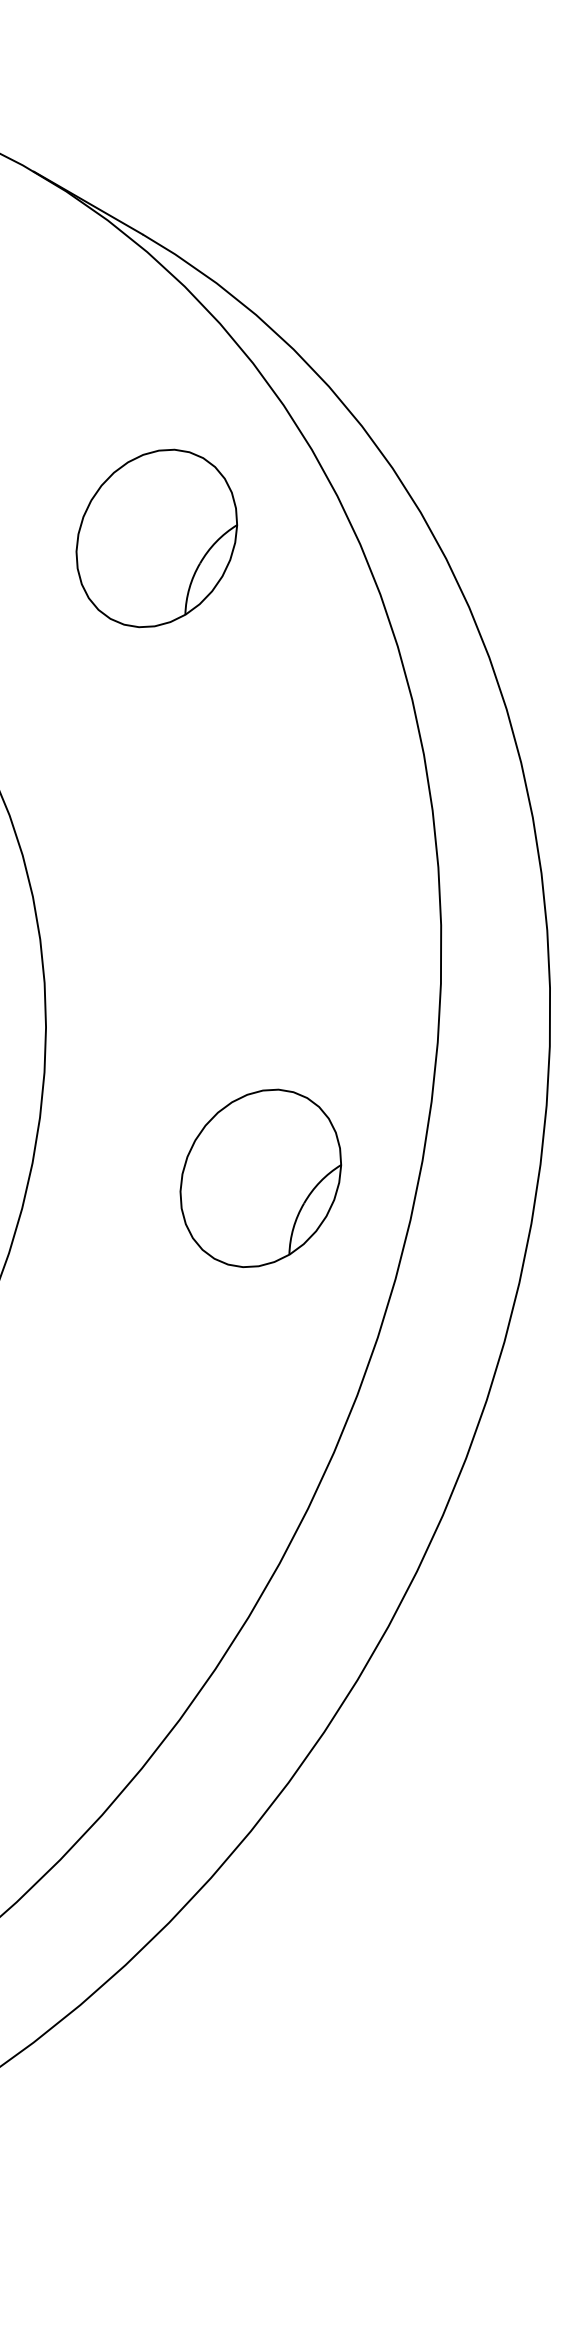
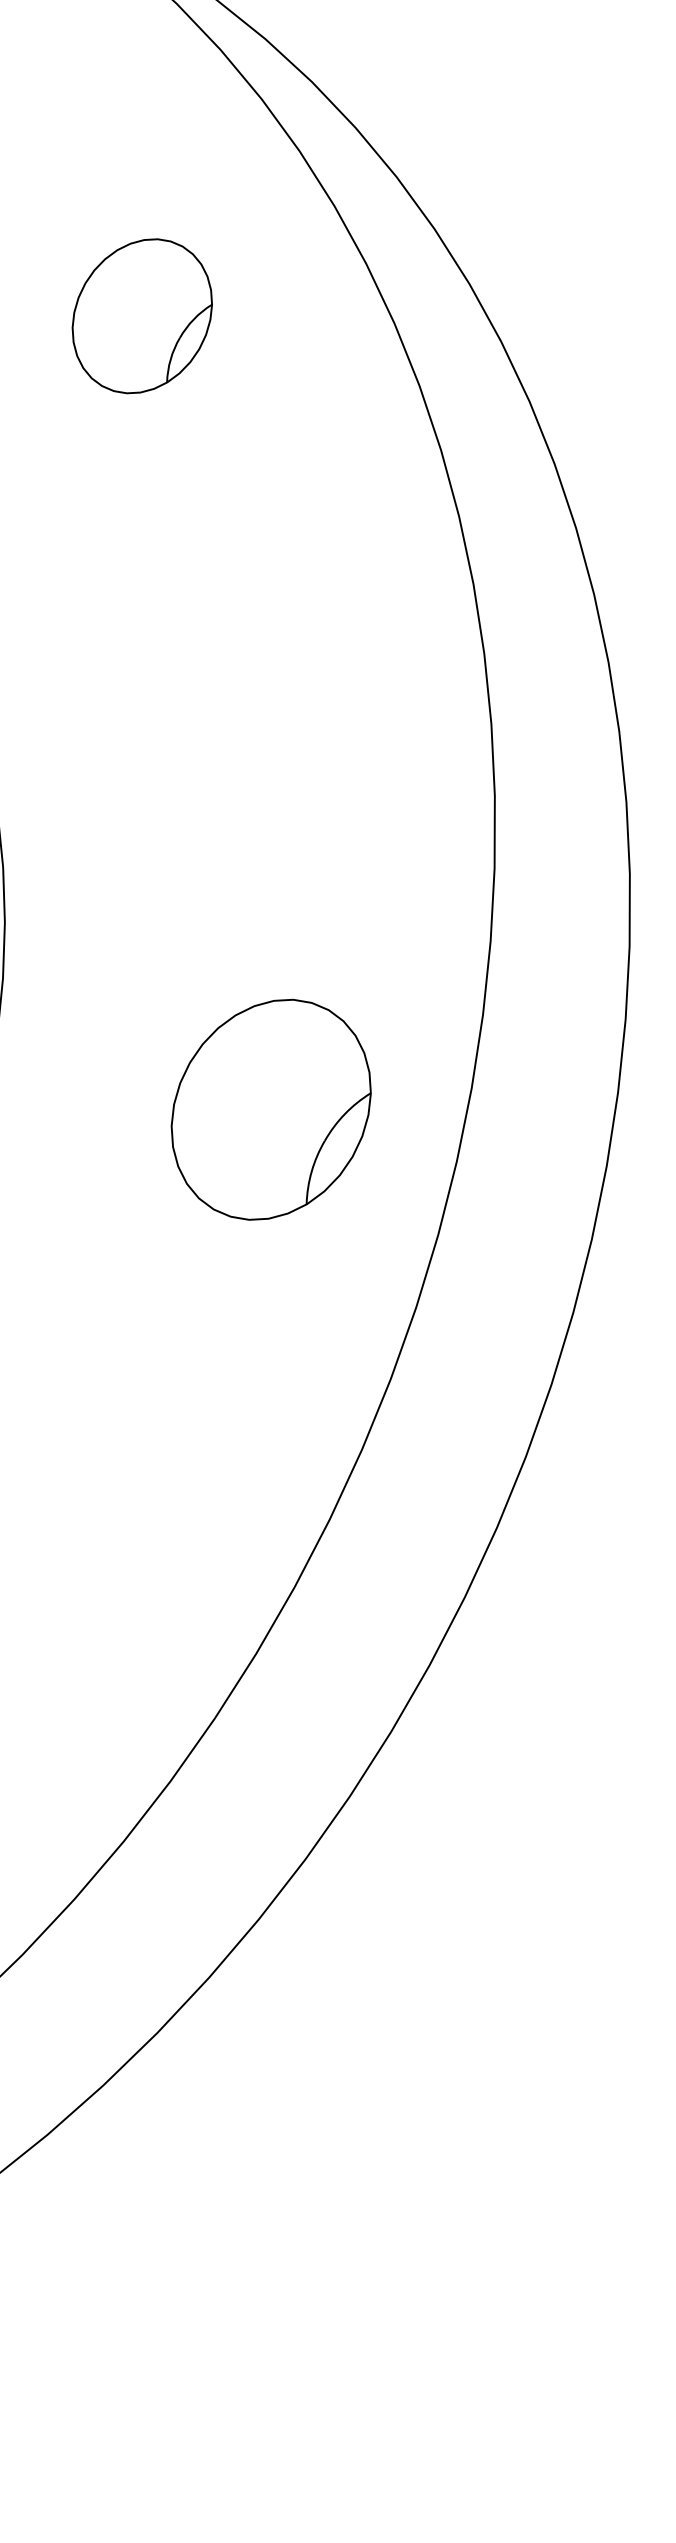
part: (156, 538) -> (141, 316), size x0.7

